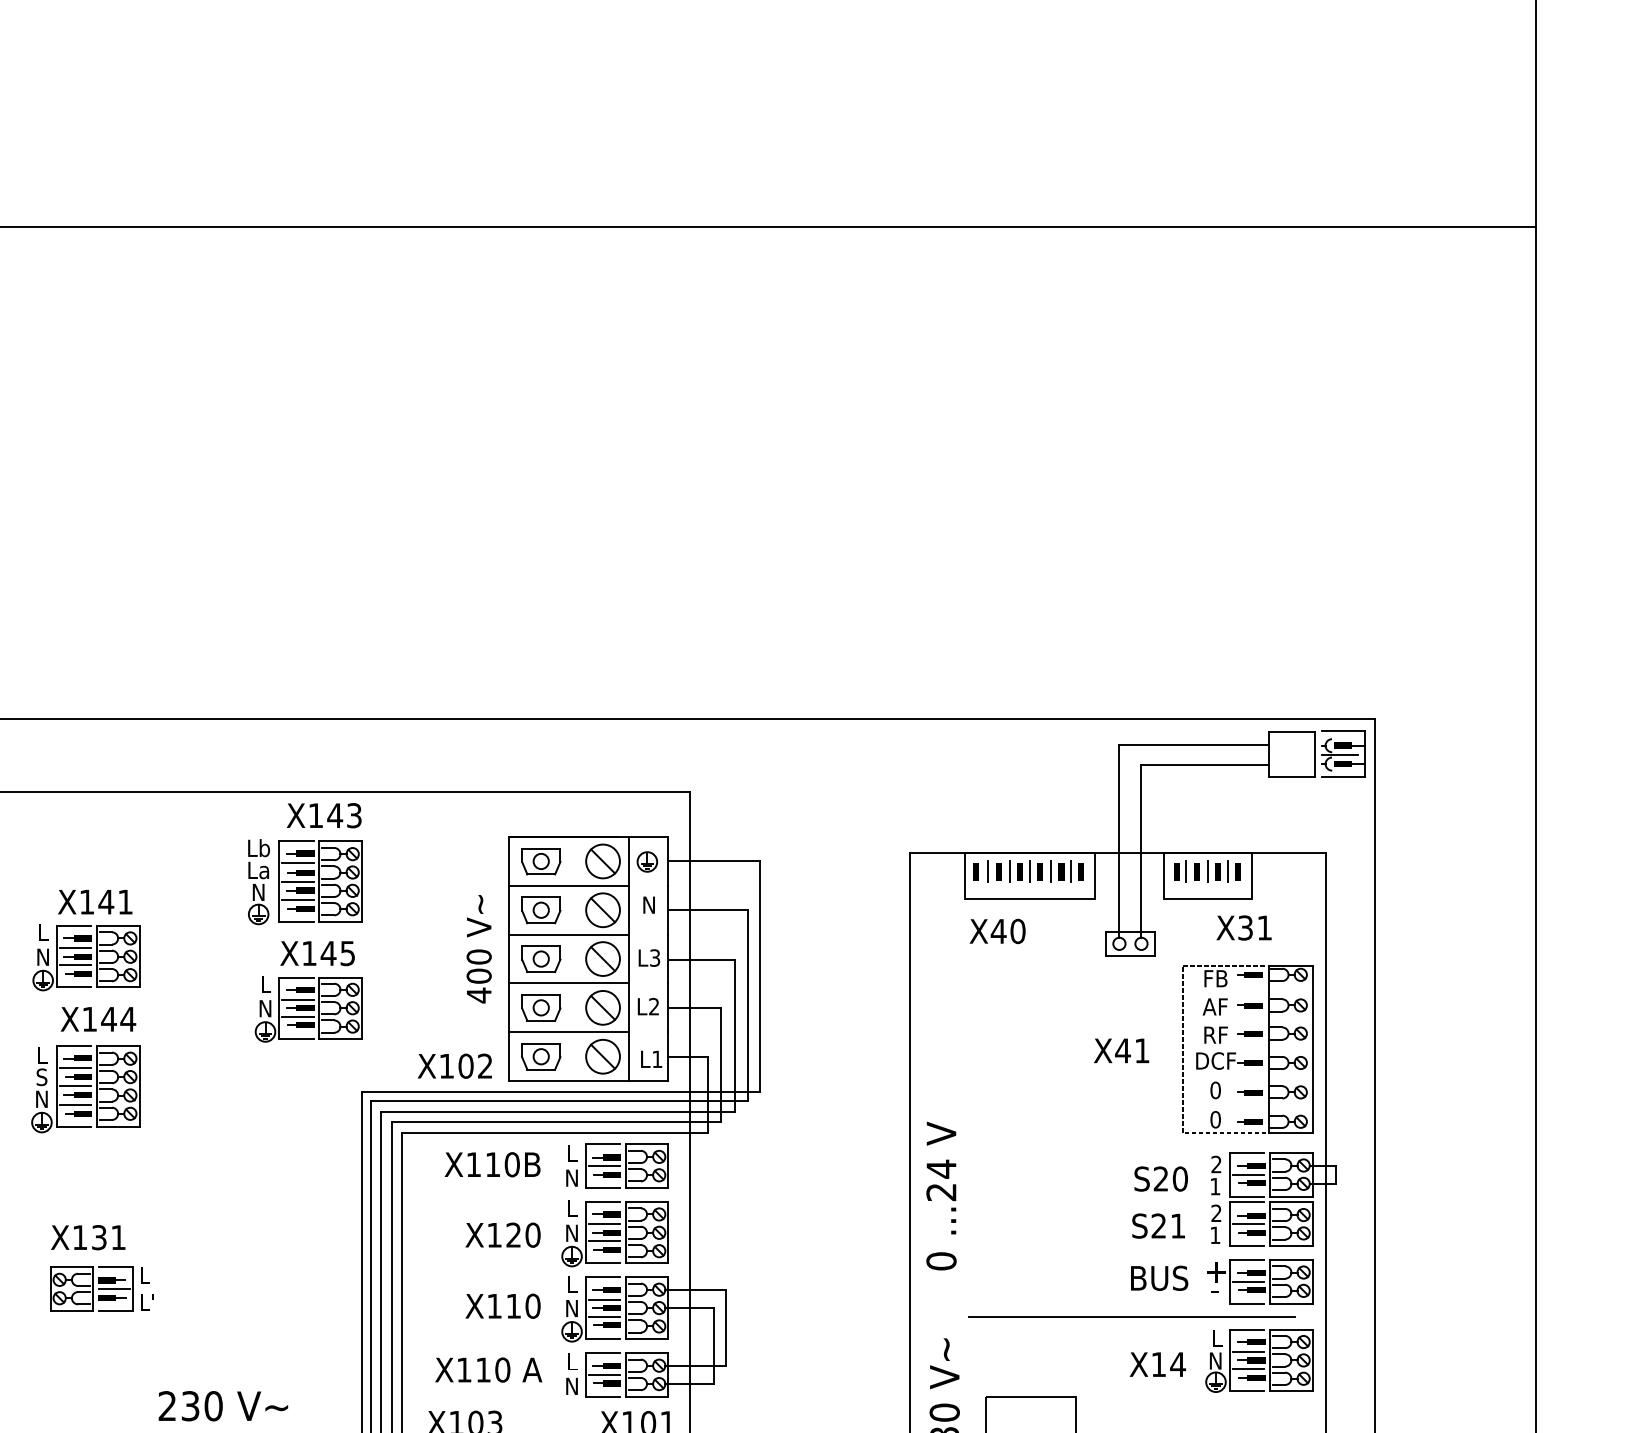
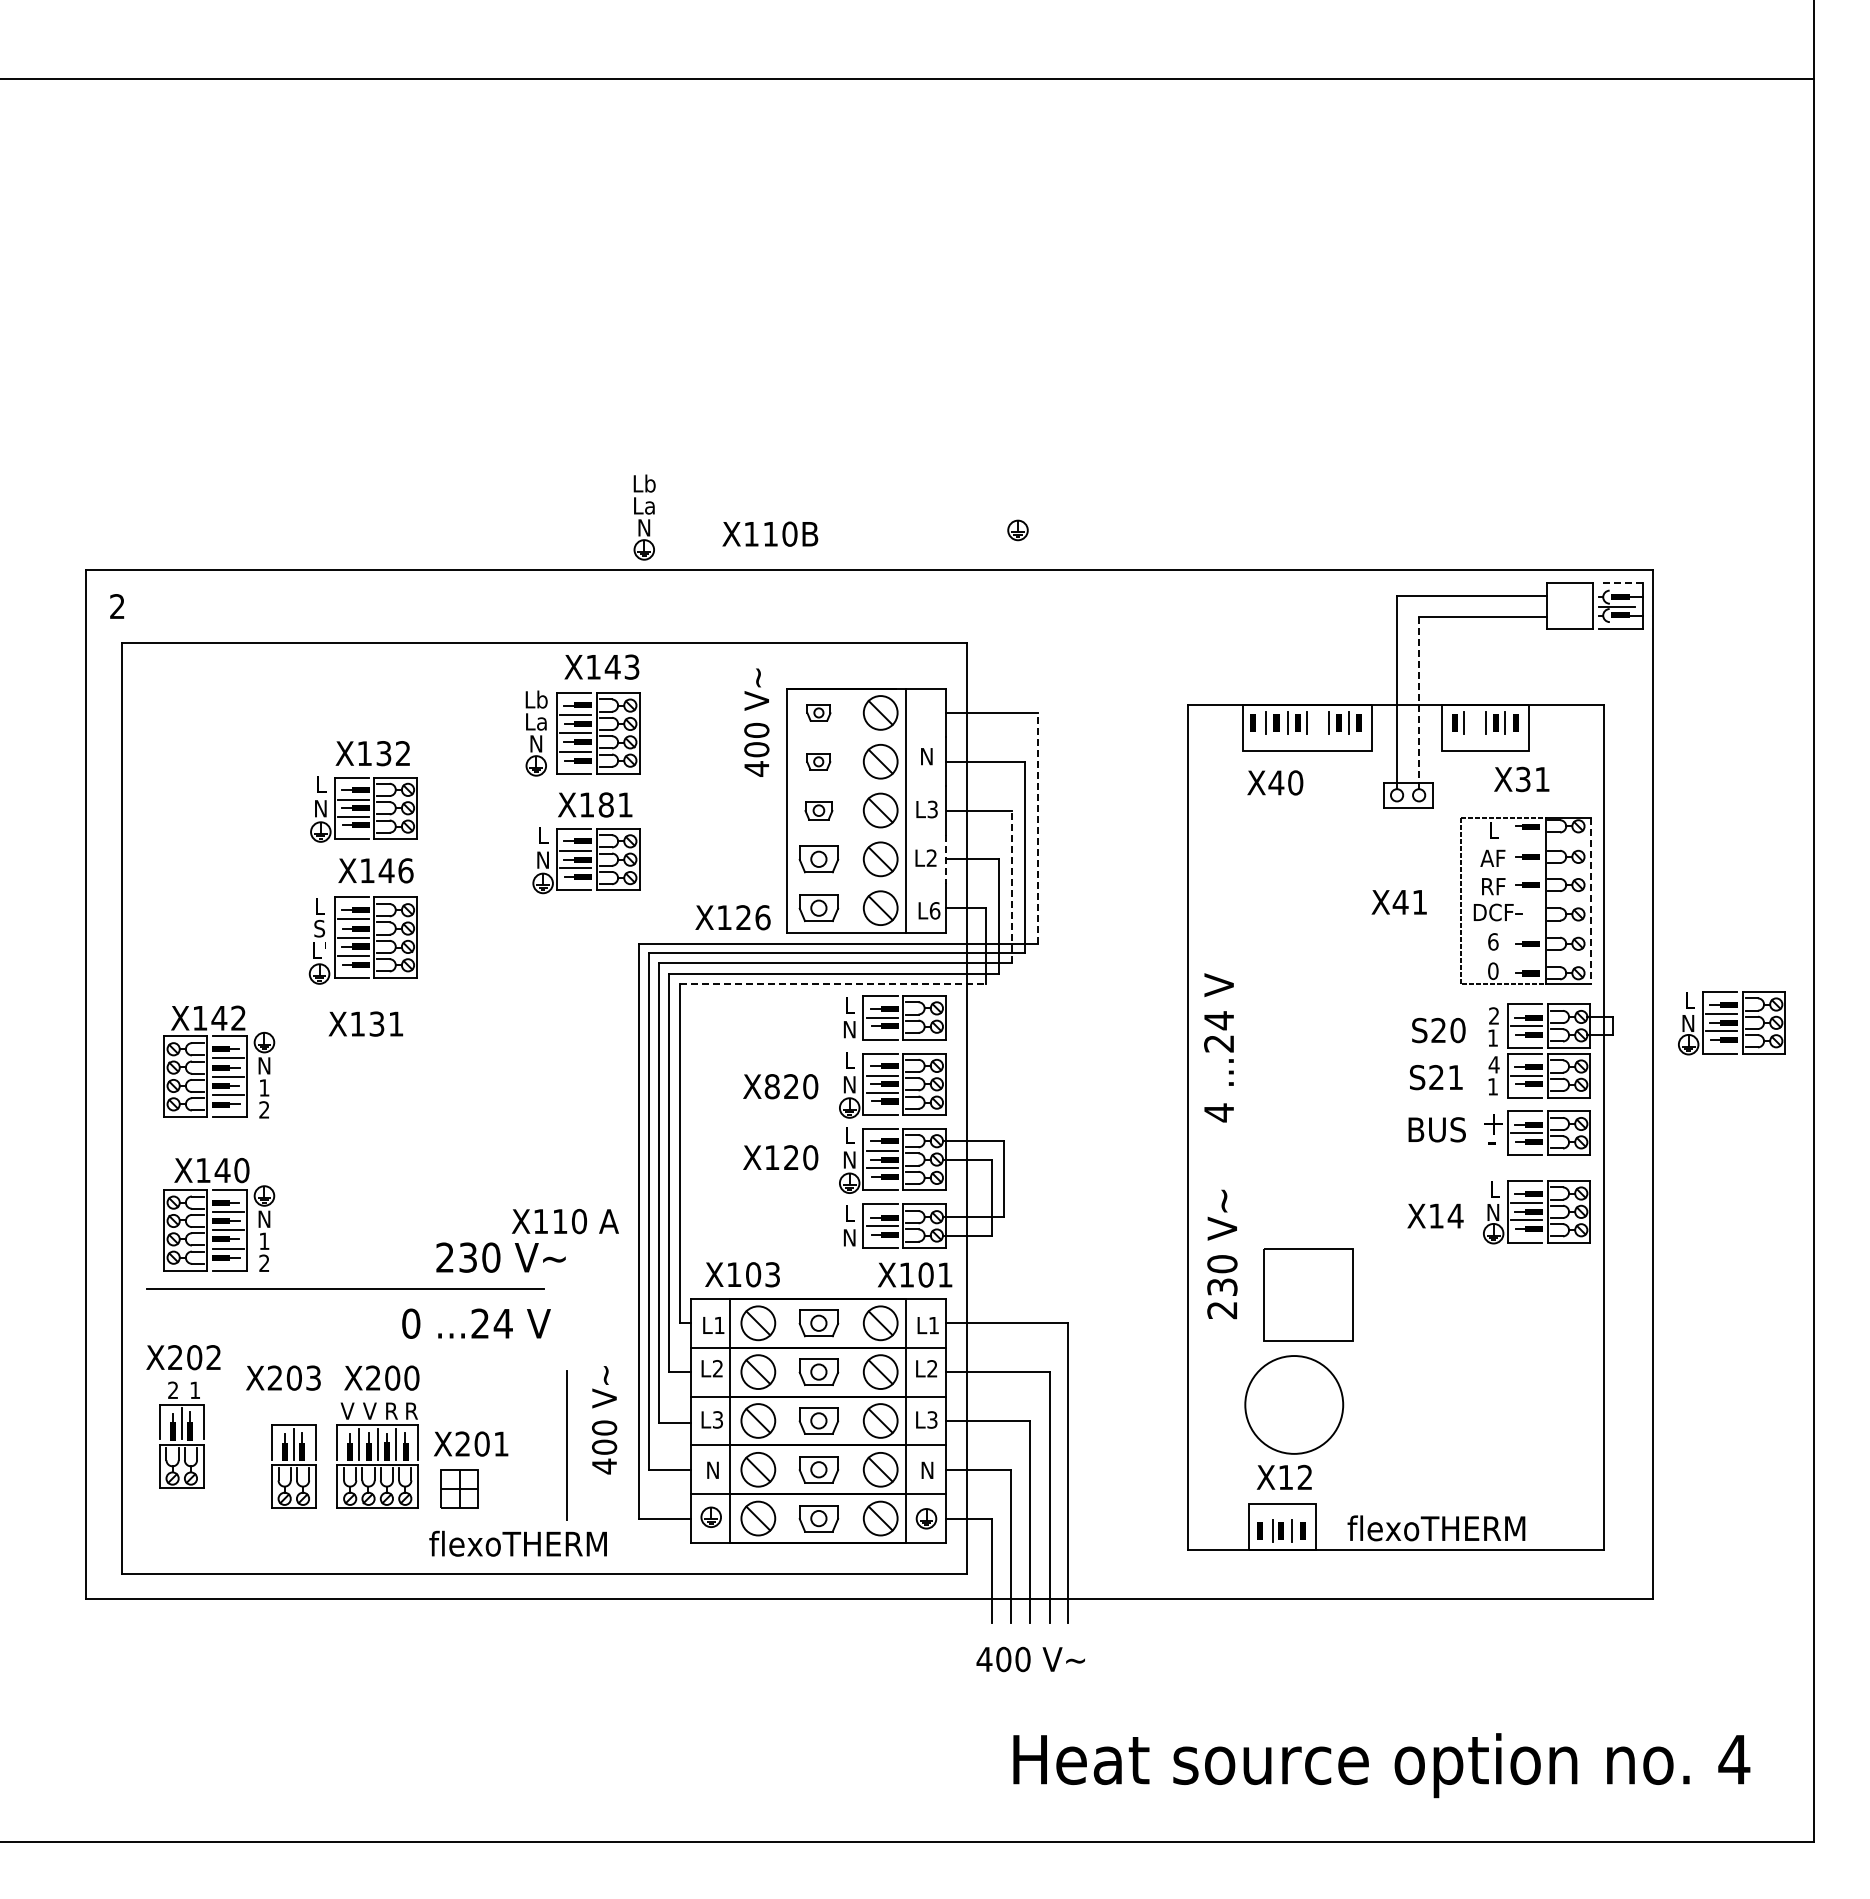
part: (366, 666) -> (644, 517), added
line: (1343, 731) -> (1621, 582), solid -> dashed
line: (1141, 851) -> (1419, 702), solid -> dashed
part: (540, 861) -> (818, 712), size x0.6
part: (646, 862) -> (1017, 530), moved
fill: (1039, 871) -> (1317, 722), removed
fill: (1196, 871) -> (1474, 722), removed
line: (568, 886) -> (846, 737), removed
text: (115, 902) -> (393, 753), X141 -> X132
part: (540, 910) -> (818, 761), size x0.6
line: (568, 935) -> (846, 786), removed
text: (478, 949) -> (756, 722), moved
text: (337, 953) -> (615, 804), X145 -> X181
part: (540, 959) -> (818, 810), size x0.7
line: (759, 976) -> (1037, 827), solid -> dashed
text: (1215, 978) -> (1493, 829), FB -> L
line: (568, 983) -> (846, 834), removed
line: (668, 1008) -> (946, 859), solid -> dashed
text: (127, 1019) -> (405, 870), X144 -> X146
line: (568, 1032) -> (846, 883), removed
line: (734, 1036) -> (1012, 887), solid -> dashed
line: (1312, 1050) -> (1590, 901), solid -> dashed
text: (656, 1059) -> (934, 910), L1 -> L6
fill: (1252, 1063) -> (1530, 914), removed
text: (475, 1066) -> (753, 917), X102 -> X126
text: (1215, 1090) -> (1493, 941), 0 -> 6
text: (41, 1099) -> (319, 950), N -> L'
line: (555, 1133) -> (833, 984), solid -> dashed
text: (492, 1164) -> (770, 533), moved
part: (1453, 1172) -> (1731, 1023), added
text: (1215, 1213) -> (1493, 1064), 2 -> 4
text: (493, 1235) -> (771, 1086), X120 -> X820
text: (87, 1237) -> (365, 1023), moved
text: (941, 1261) -> (1219, 1112), 0 -> 4
part: (101, 1289) -> (379, 1140), removed
text: (513, 1306) -> (791, 1157), X110 -> X120
line: (1131, 1317) -> (1409, 1168), removed
text: (488, 1370) -> (565, 1221), moved

